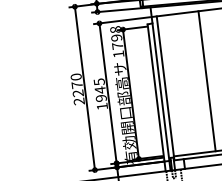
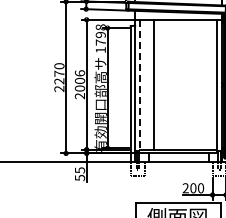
line: (206, 80) -> (153, 84), moved
line: (165, 88) -> (139, 86), solid -> dashed
text: (100, 94) -> (79, 84), 1945 -> 2006

